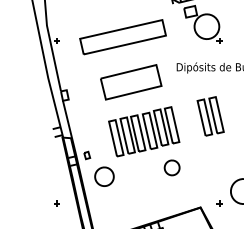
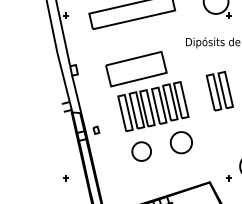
part: (131, 82) -> (136, 69), moved
part: (171, 167) -> (180, 142), size x1.43
part: (104, 176) -> (141, 151), moved

